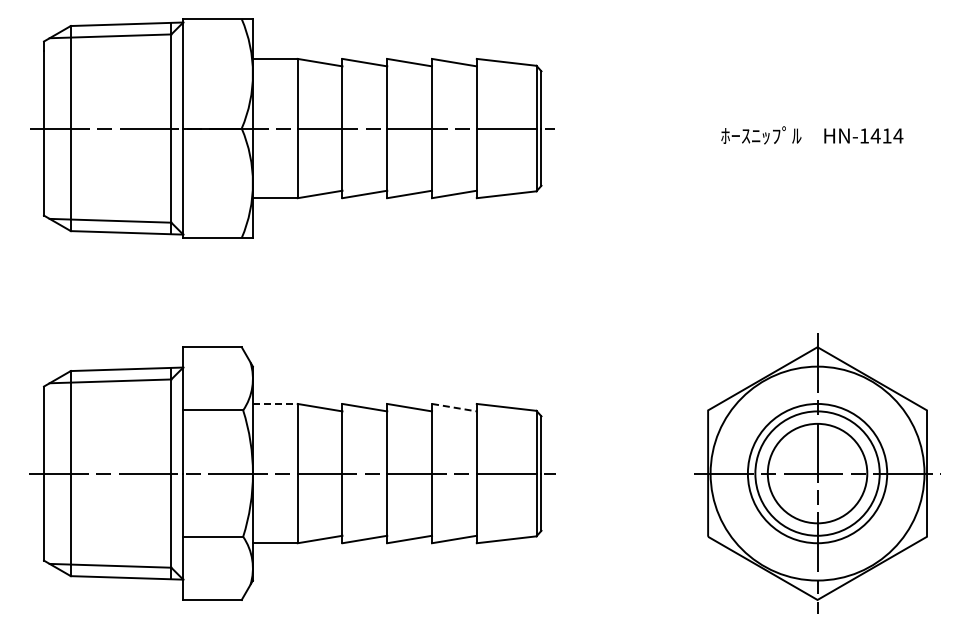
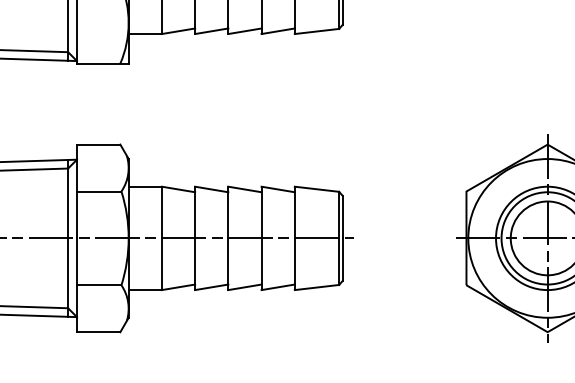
line: (275, 403) -> (145, 186), dashed -> solid
line: (454, 407) -> (278, 189), dashed -> solid

